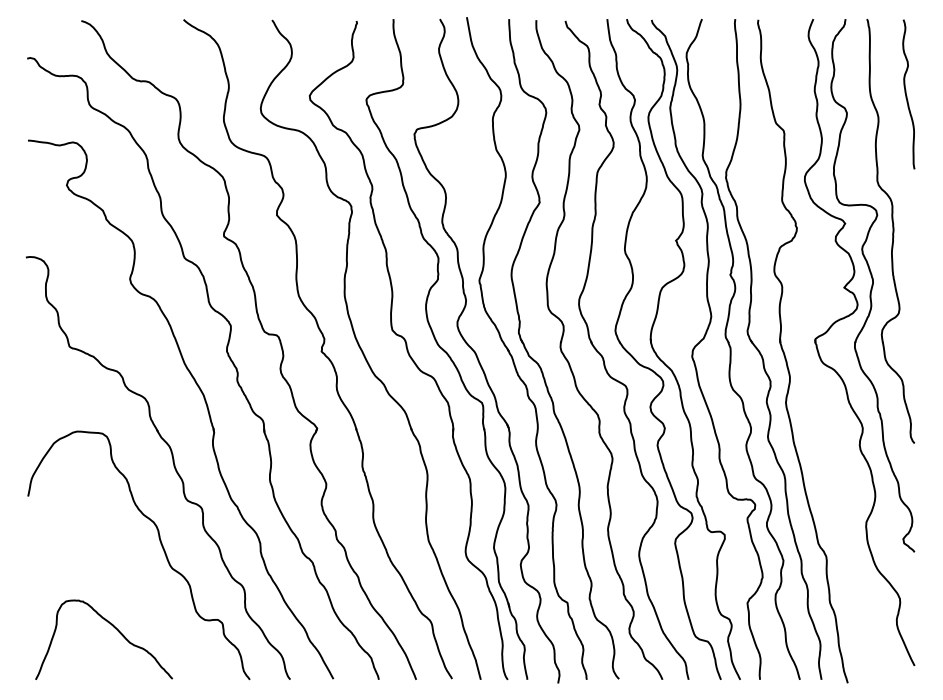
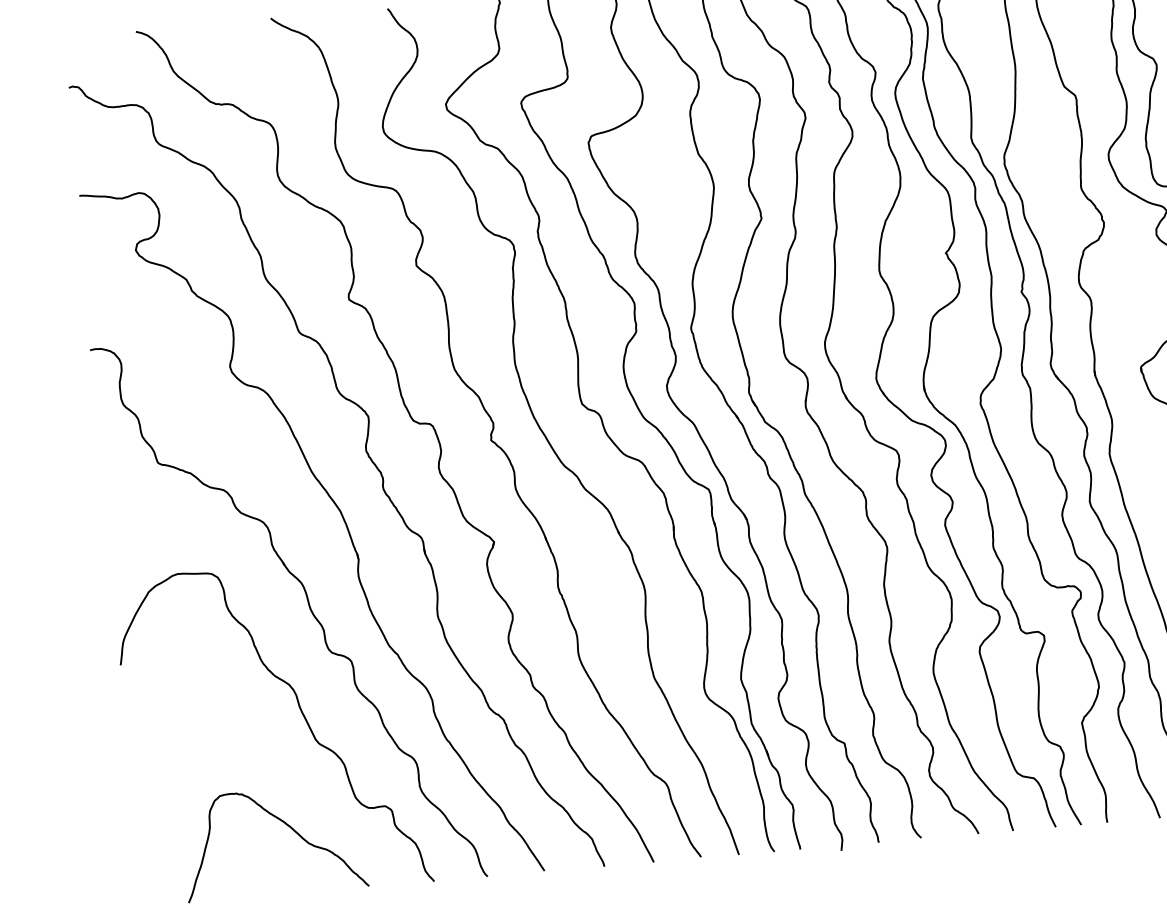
curve: (114, 628) -> (286, 826), moved

